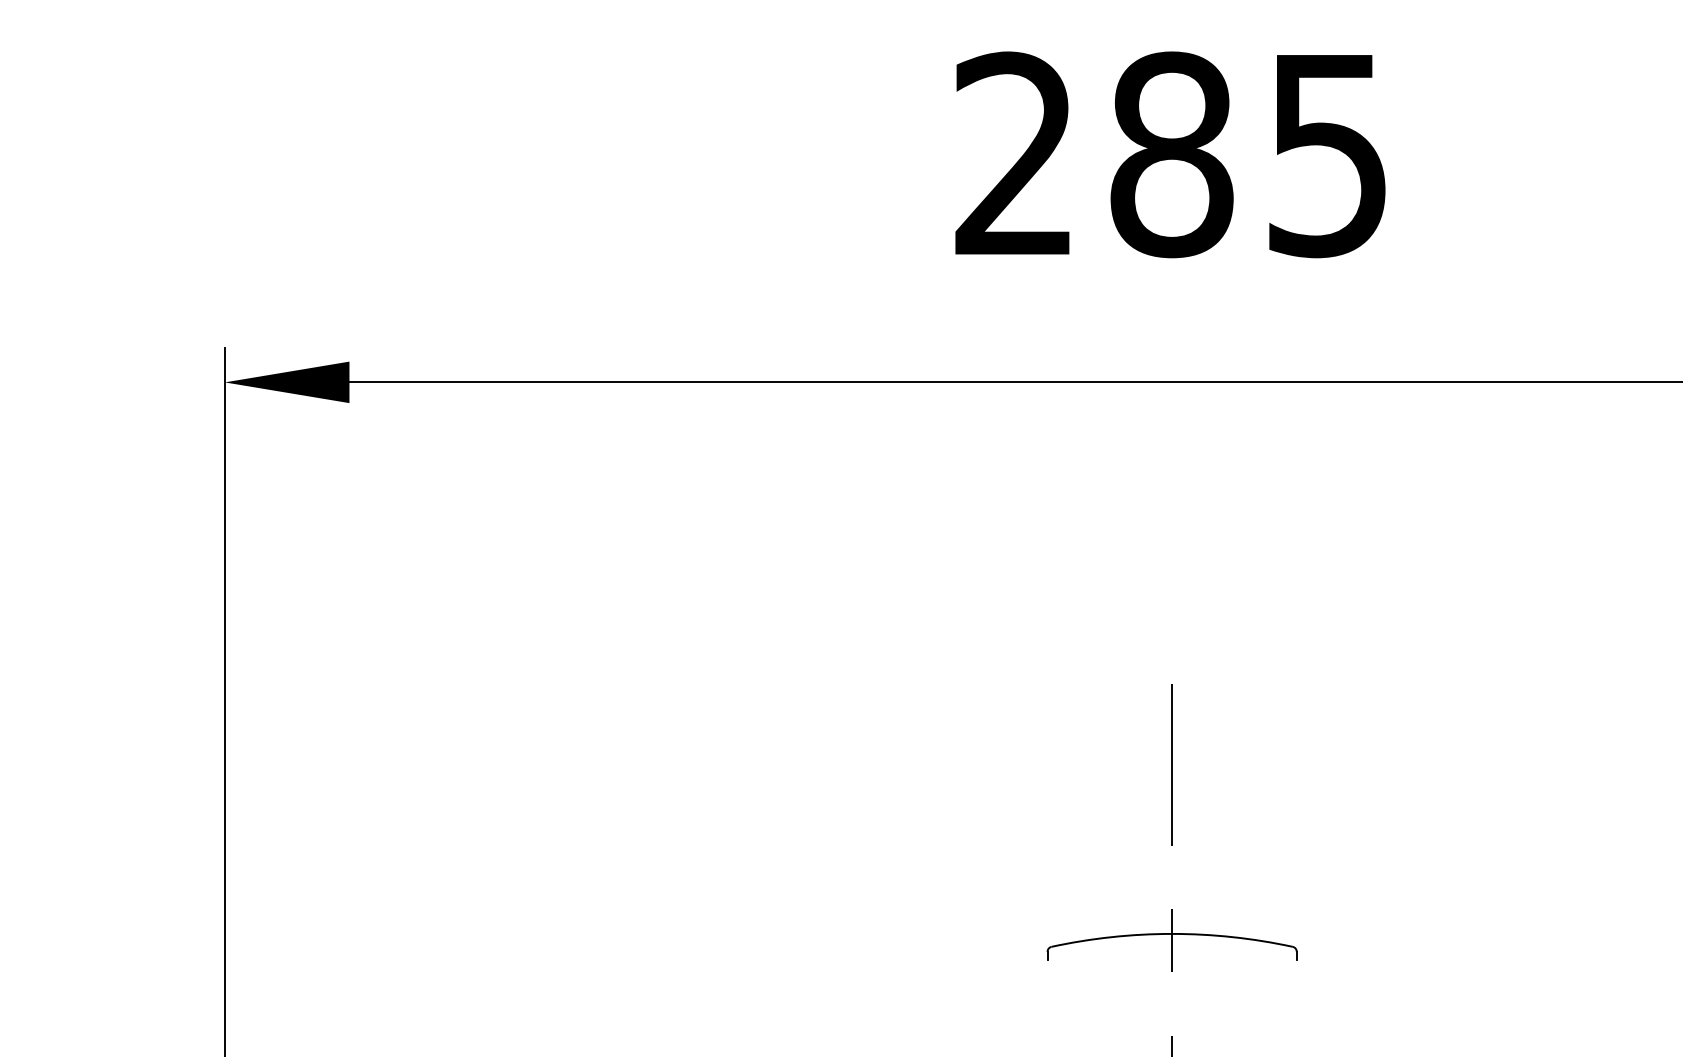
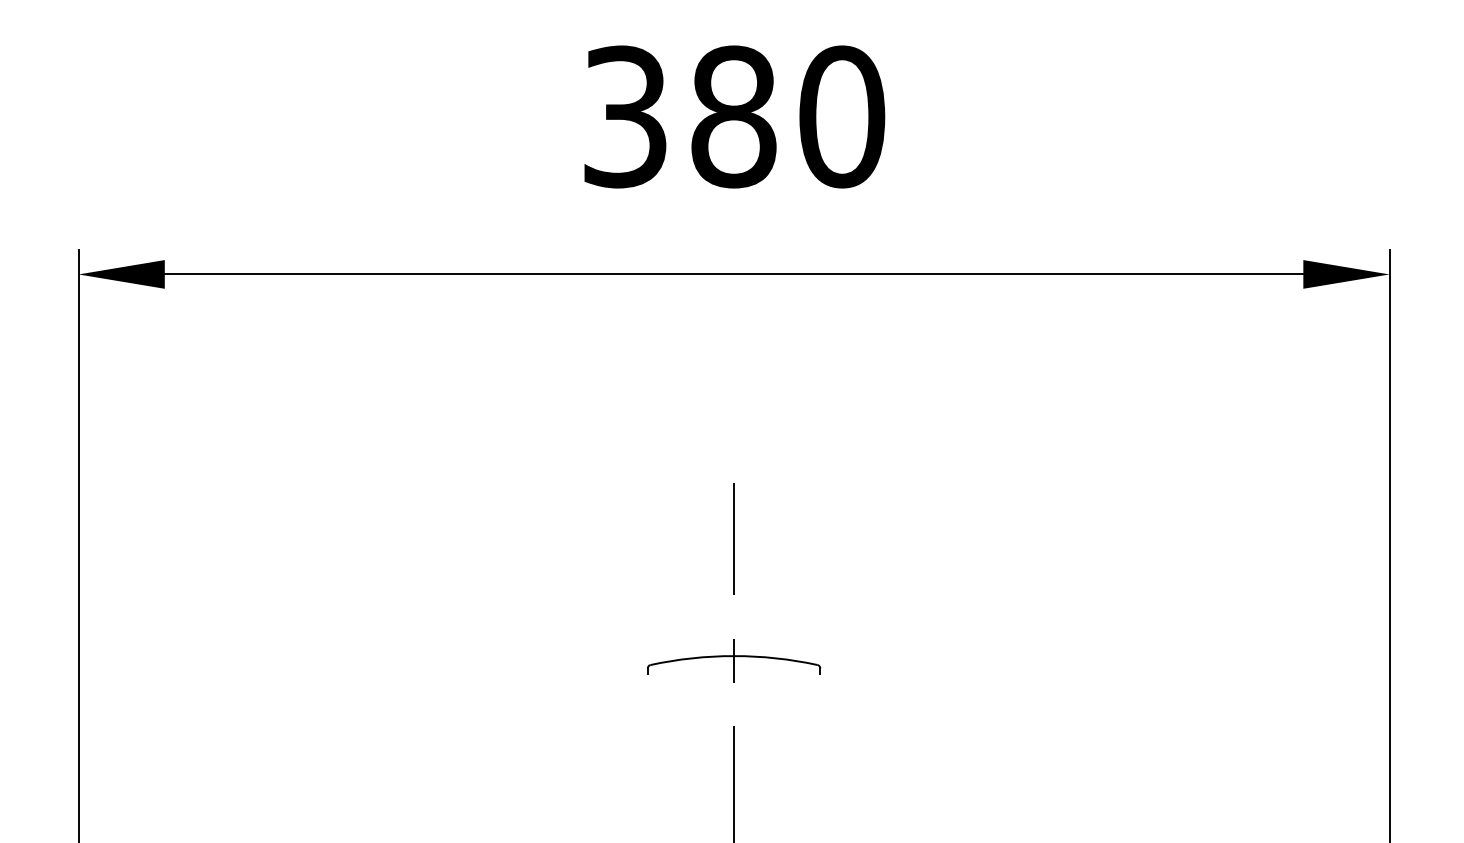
text: (1172, 154) -> (734, 116), 285 -> 380

